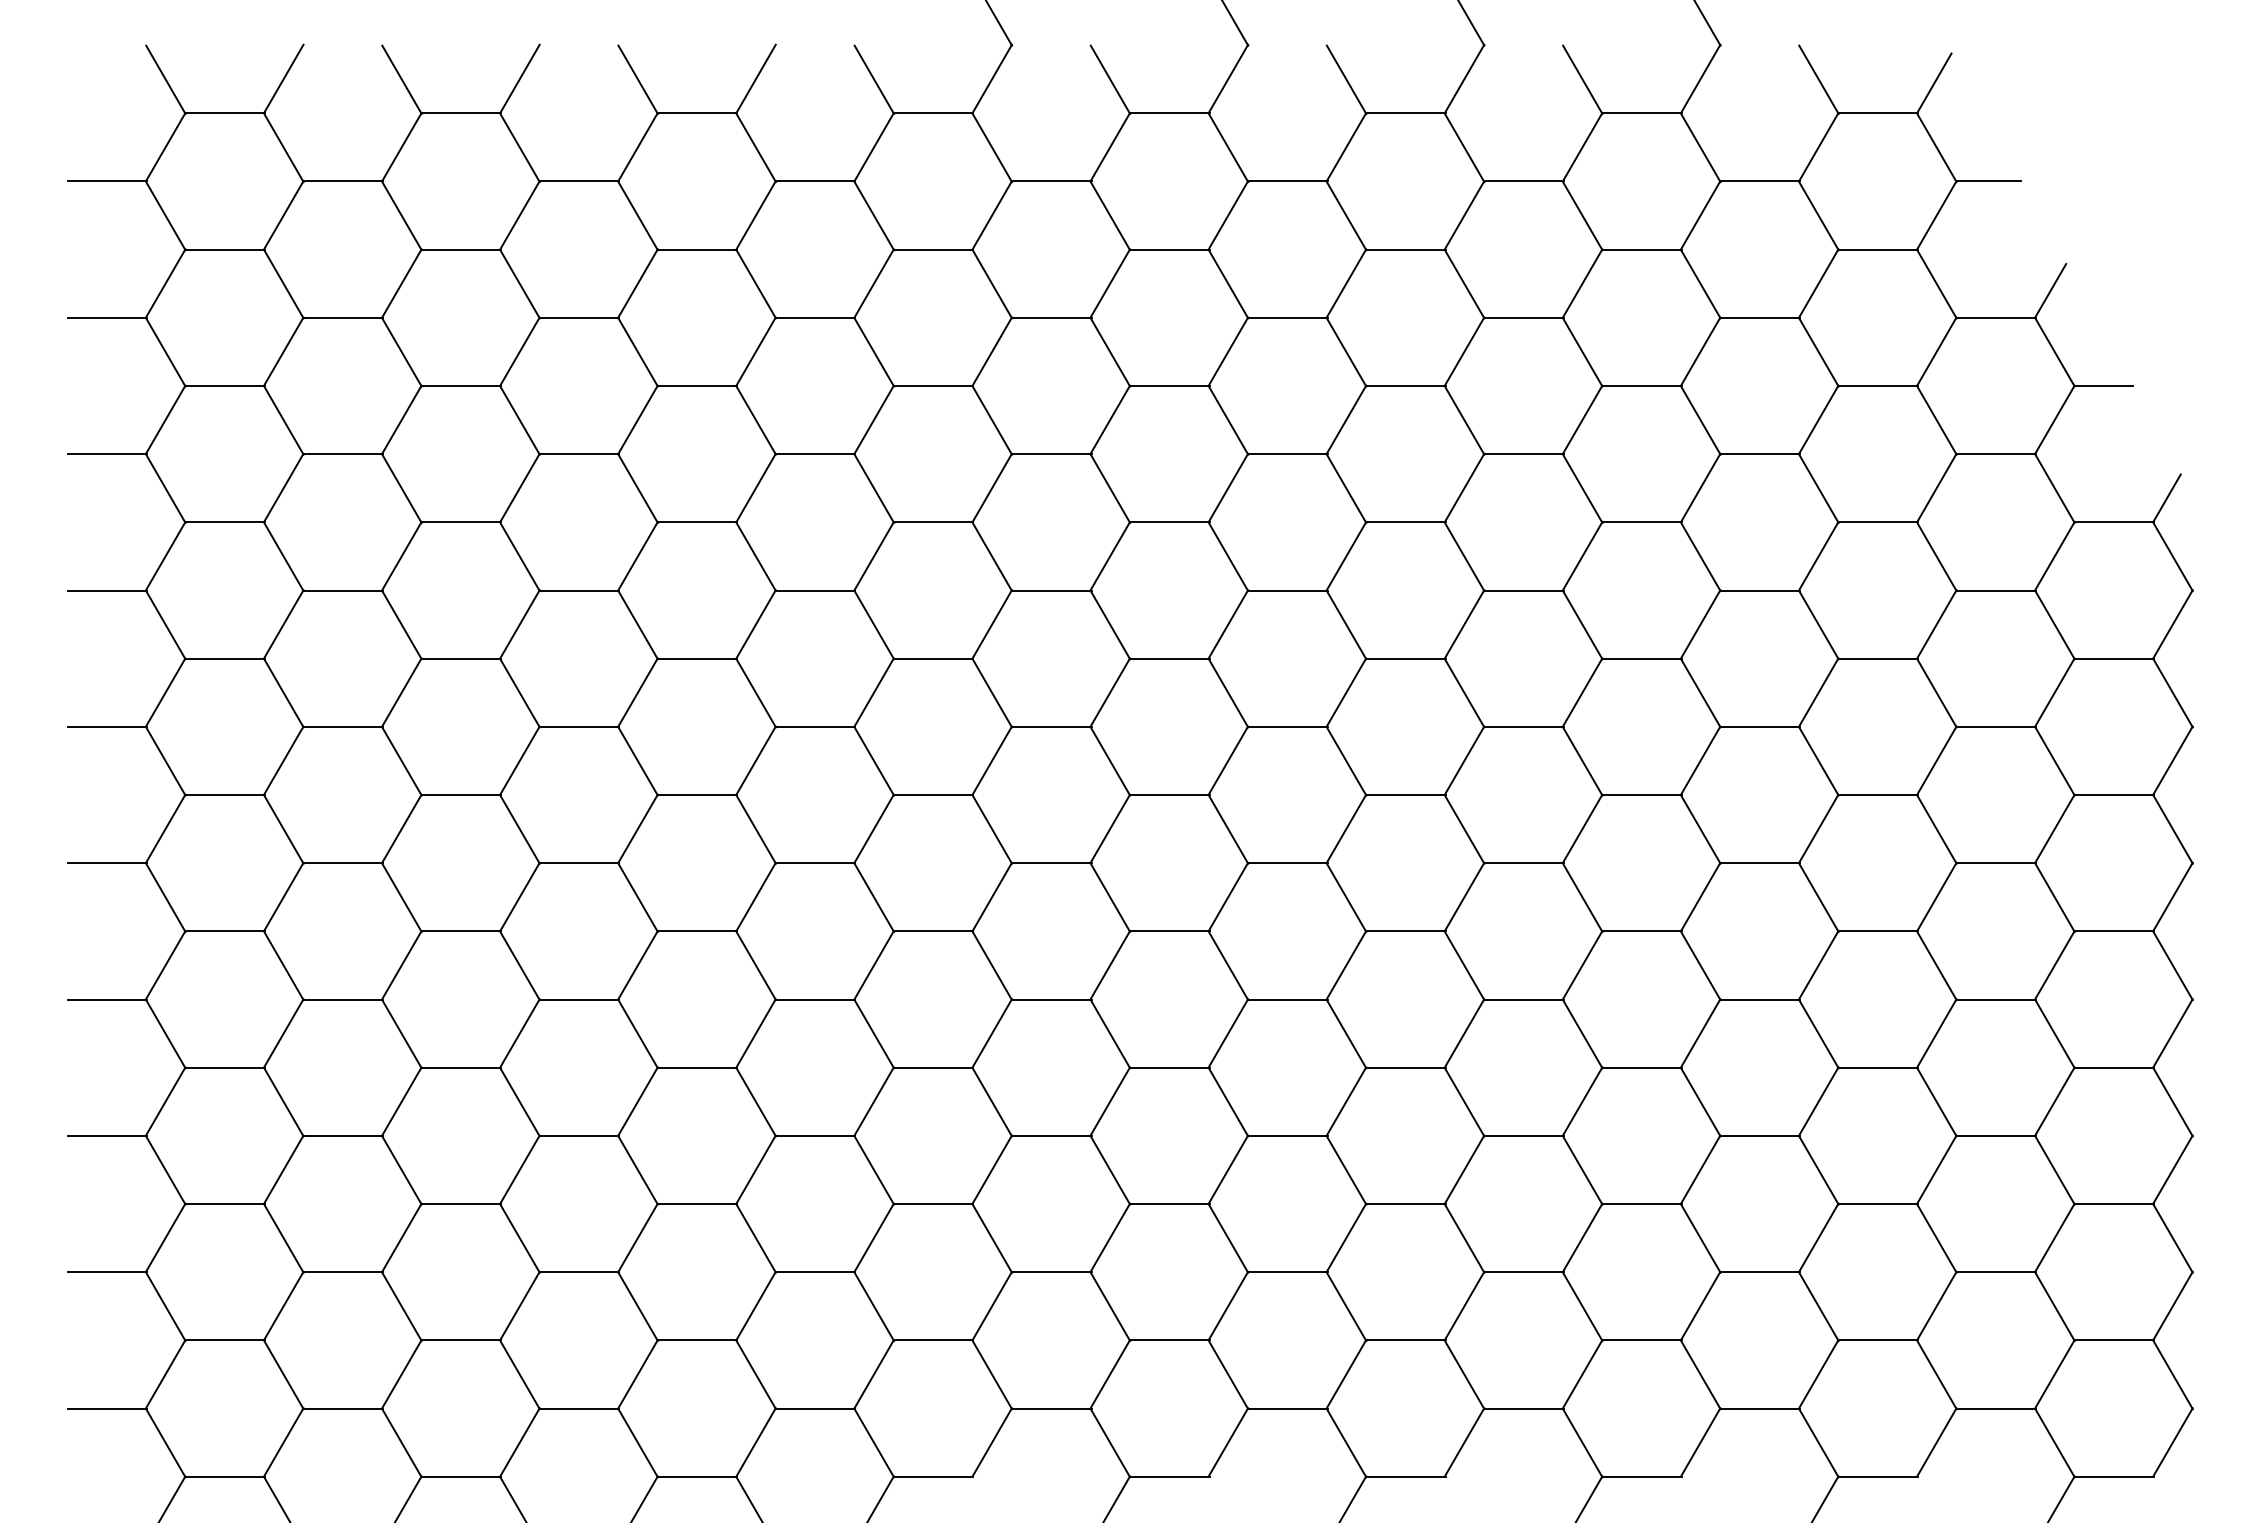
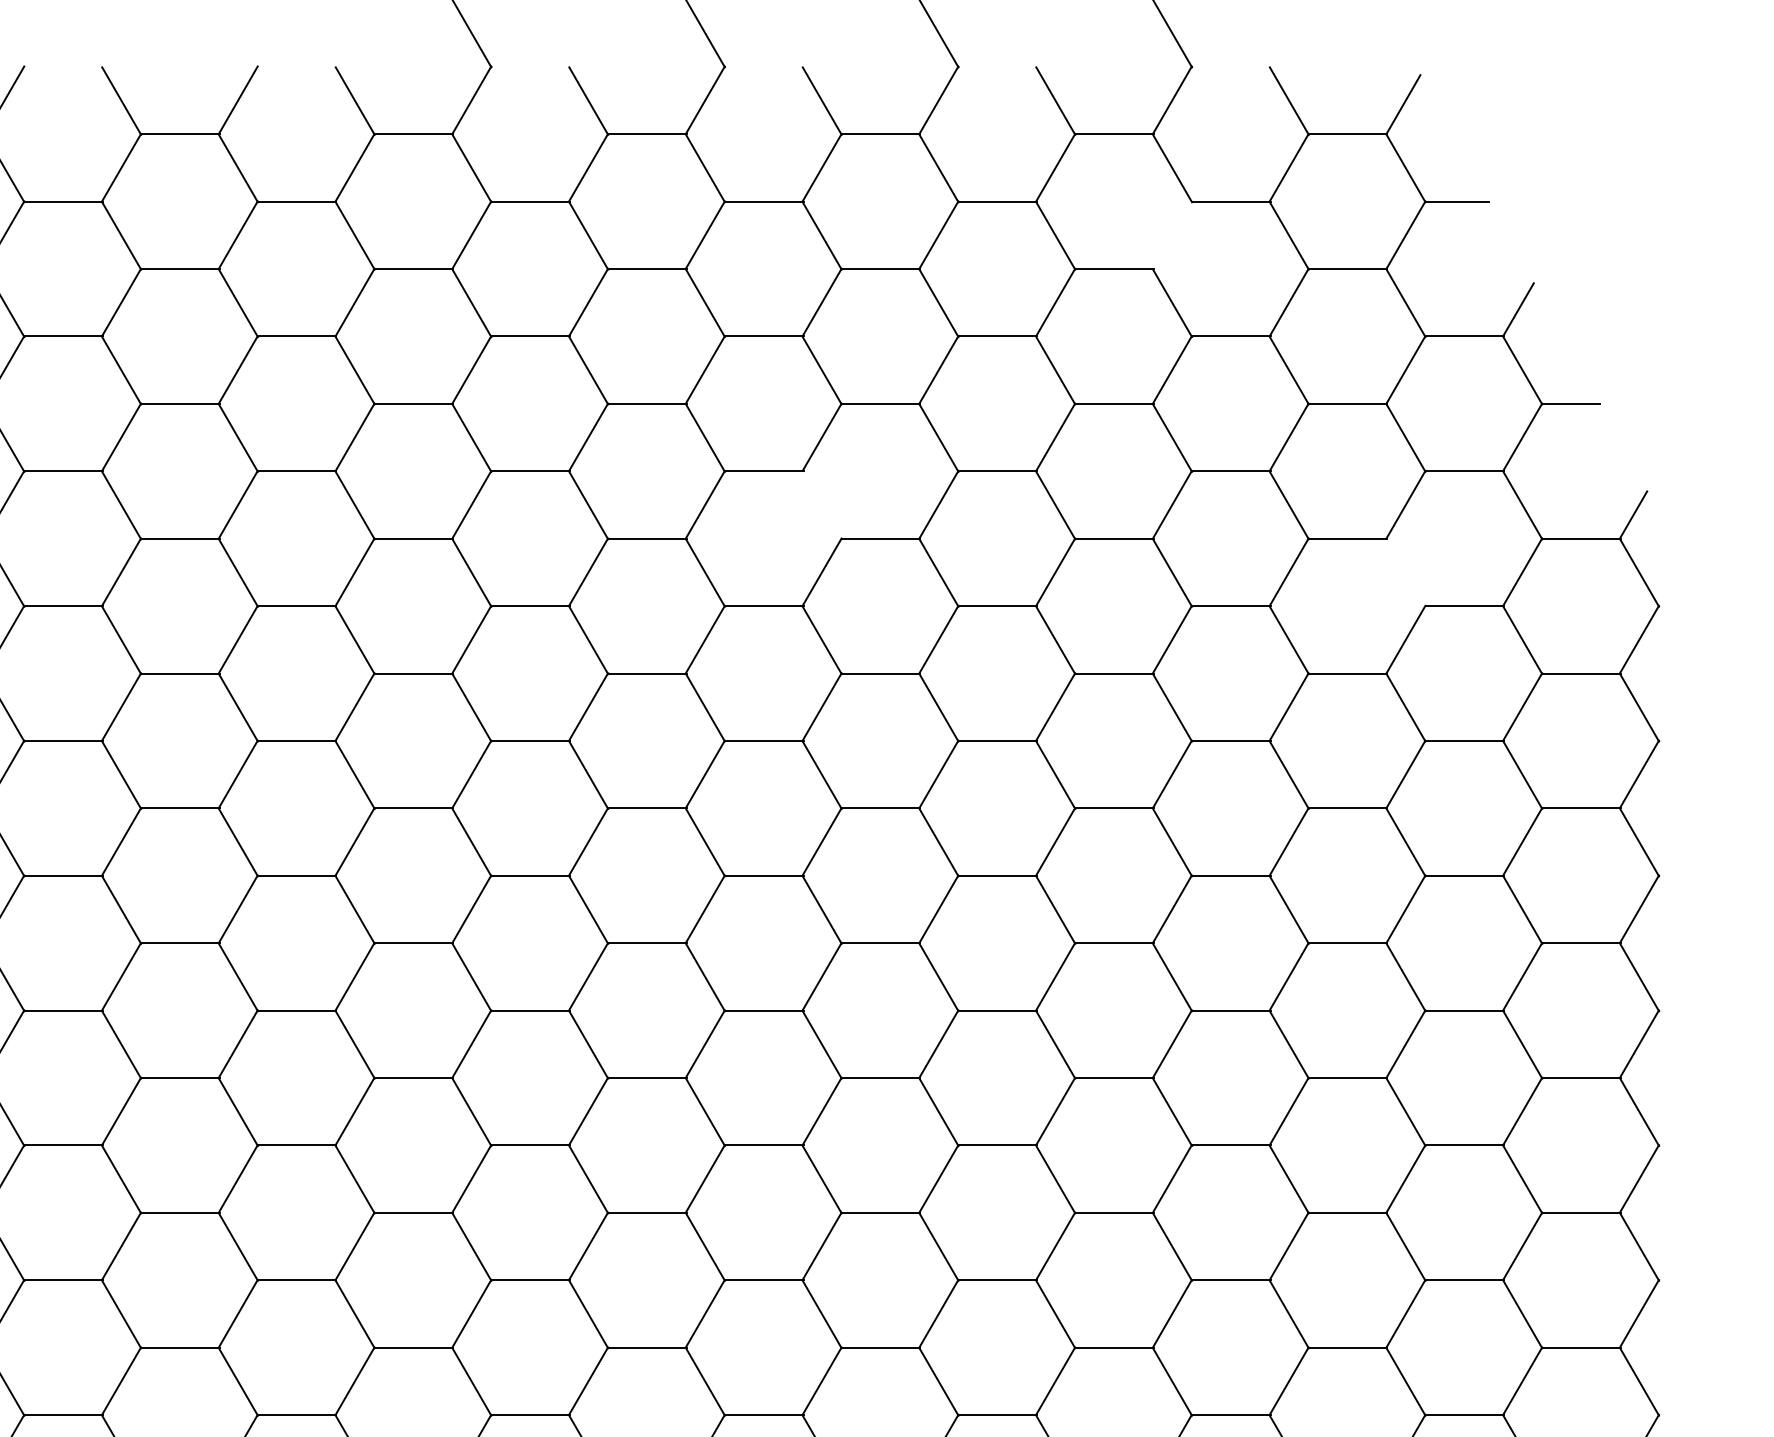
line: (1700, 215) -> (1172, 235), removed
line: (1346, 488) -> (822, 505), removed
line: (1936, 556) -> (1405, 572), removed

